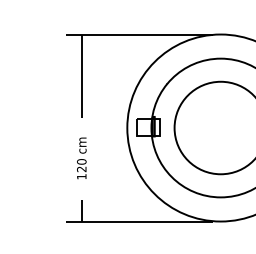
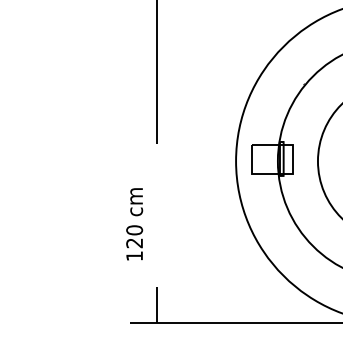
text: (81, 158) -> (134, 224), moved

